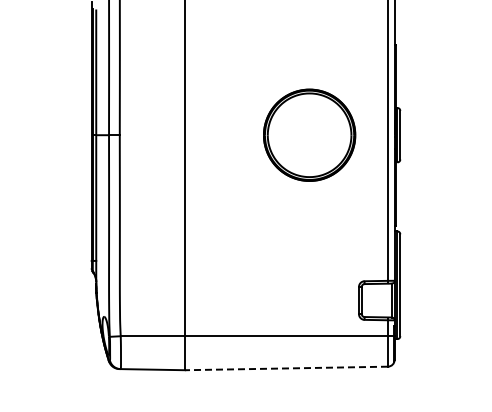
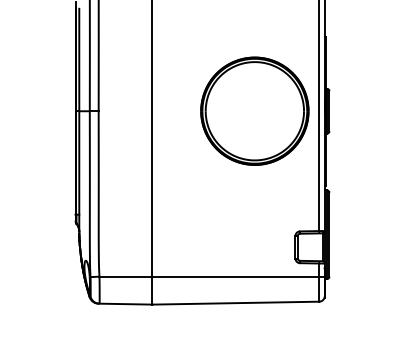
part: (309, 135) -> (254, 111), size x1.43
line: (286, 368) -> (235, 303), dashed -> solid

